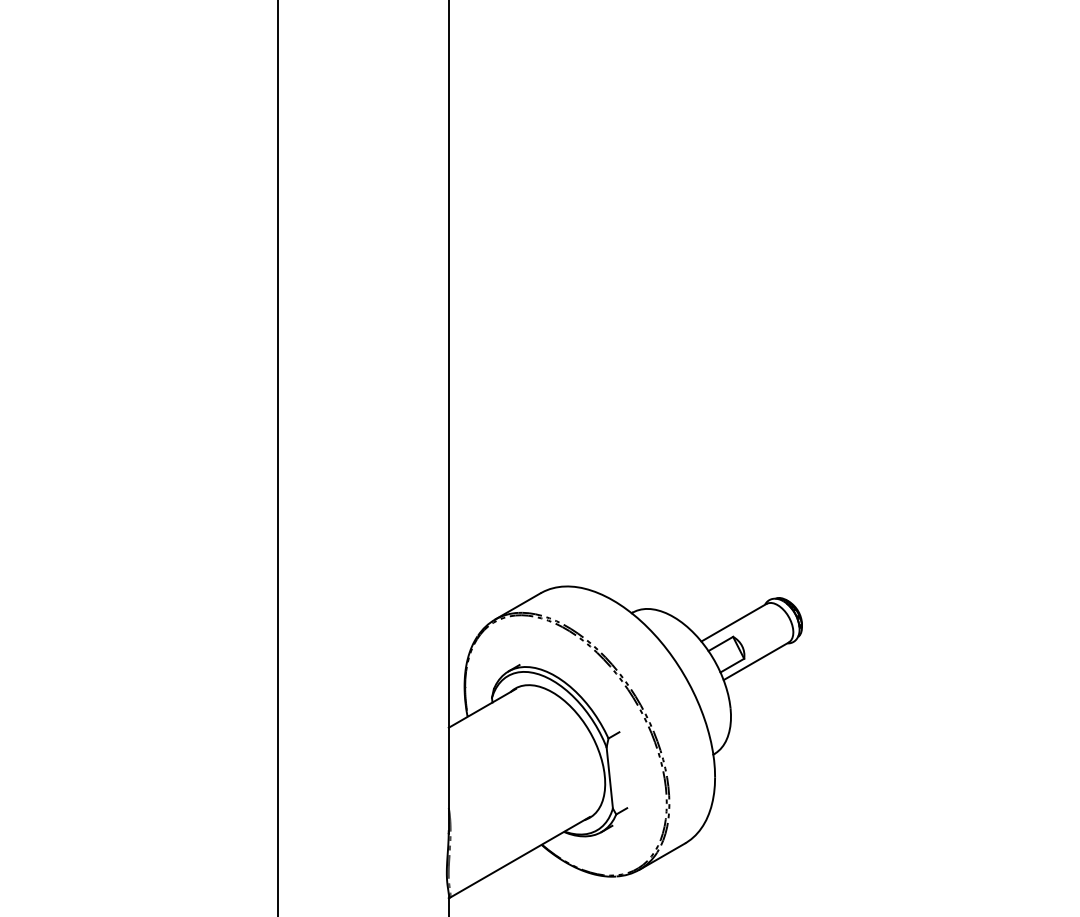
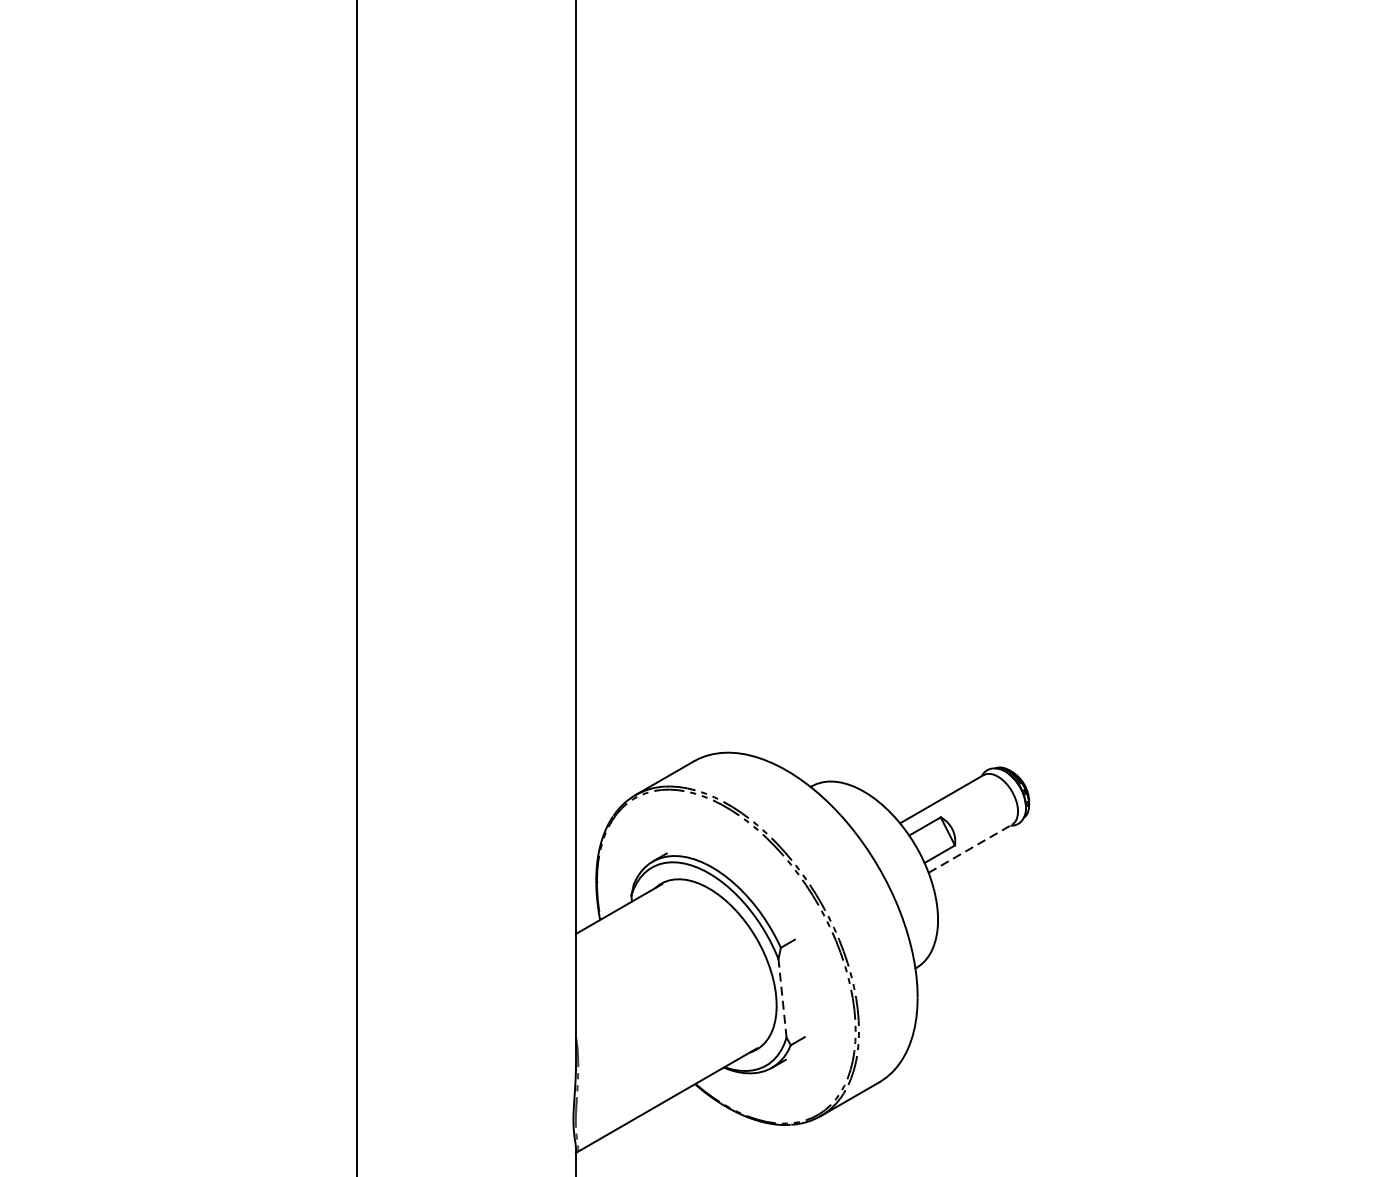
line: (756, 661) -> (970, 848), solid -> dashed
line: (609, 777) -> (782, 997), solid -> dashed

